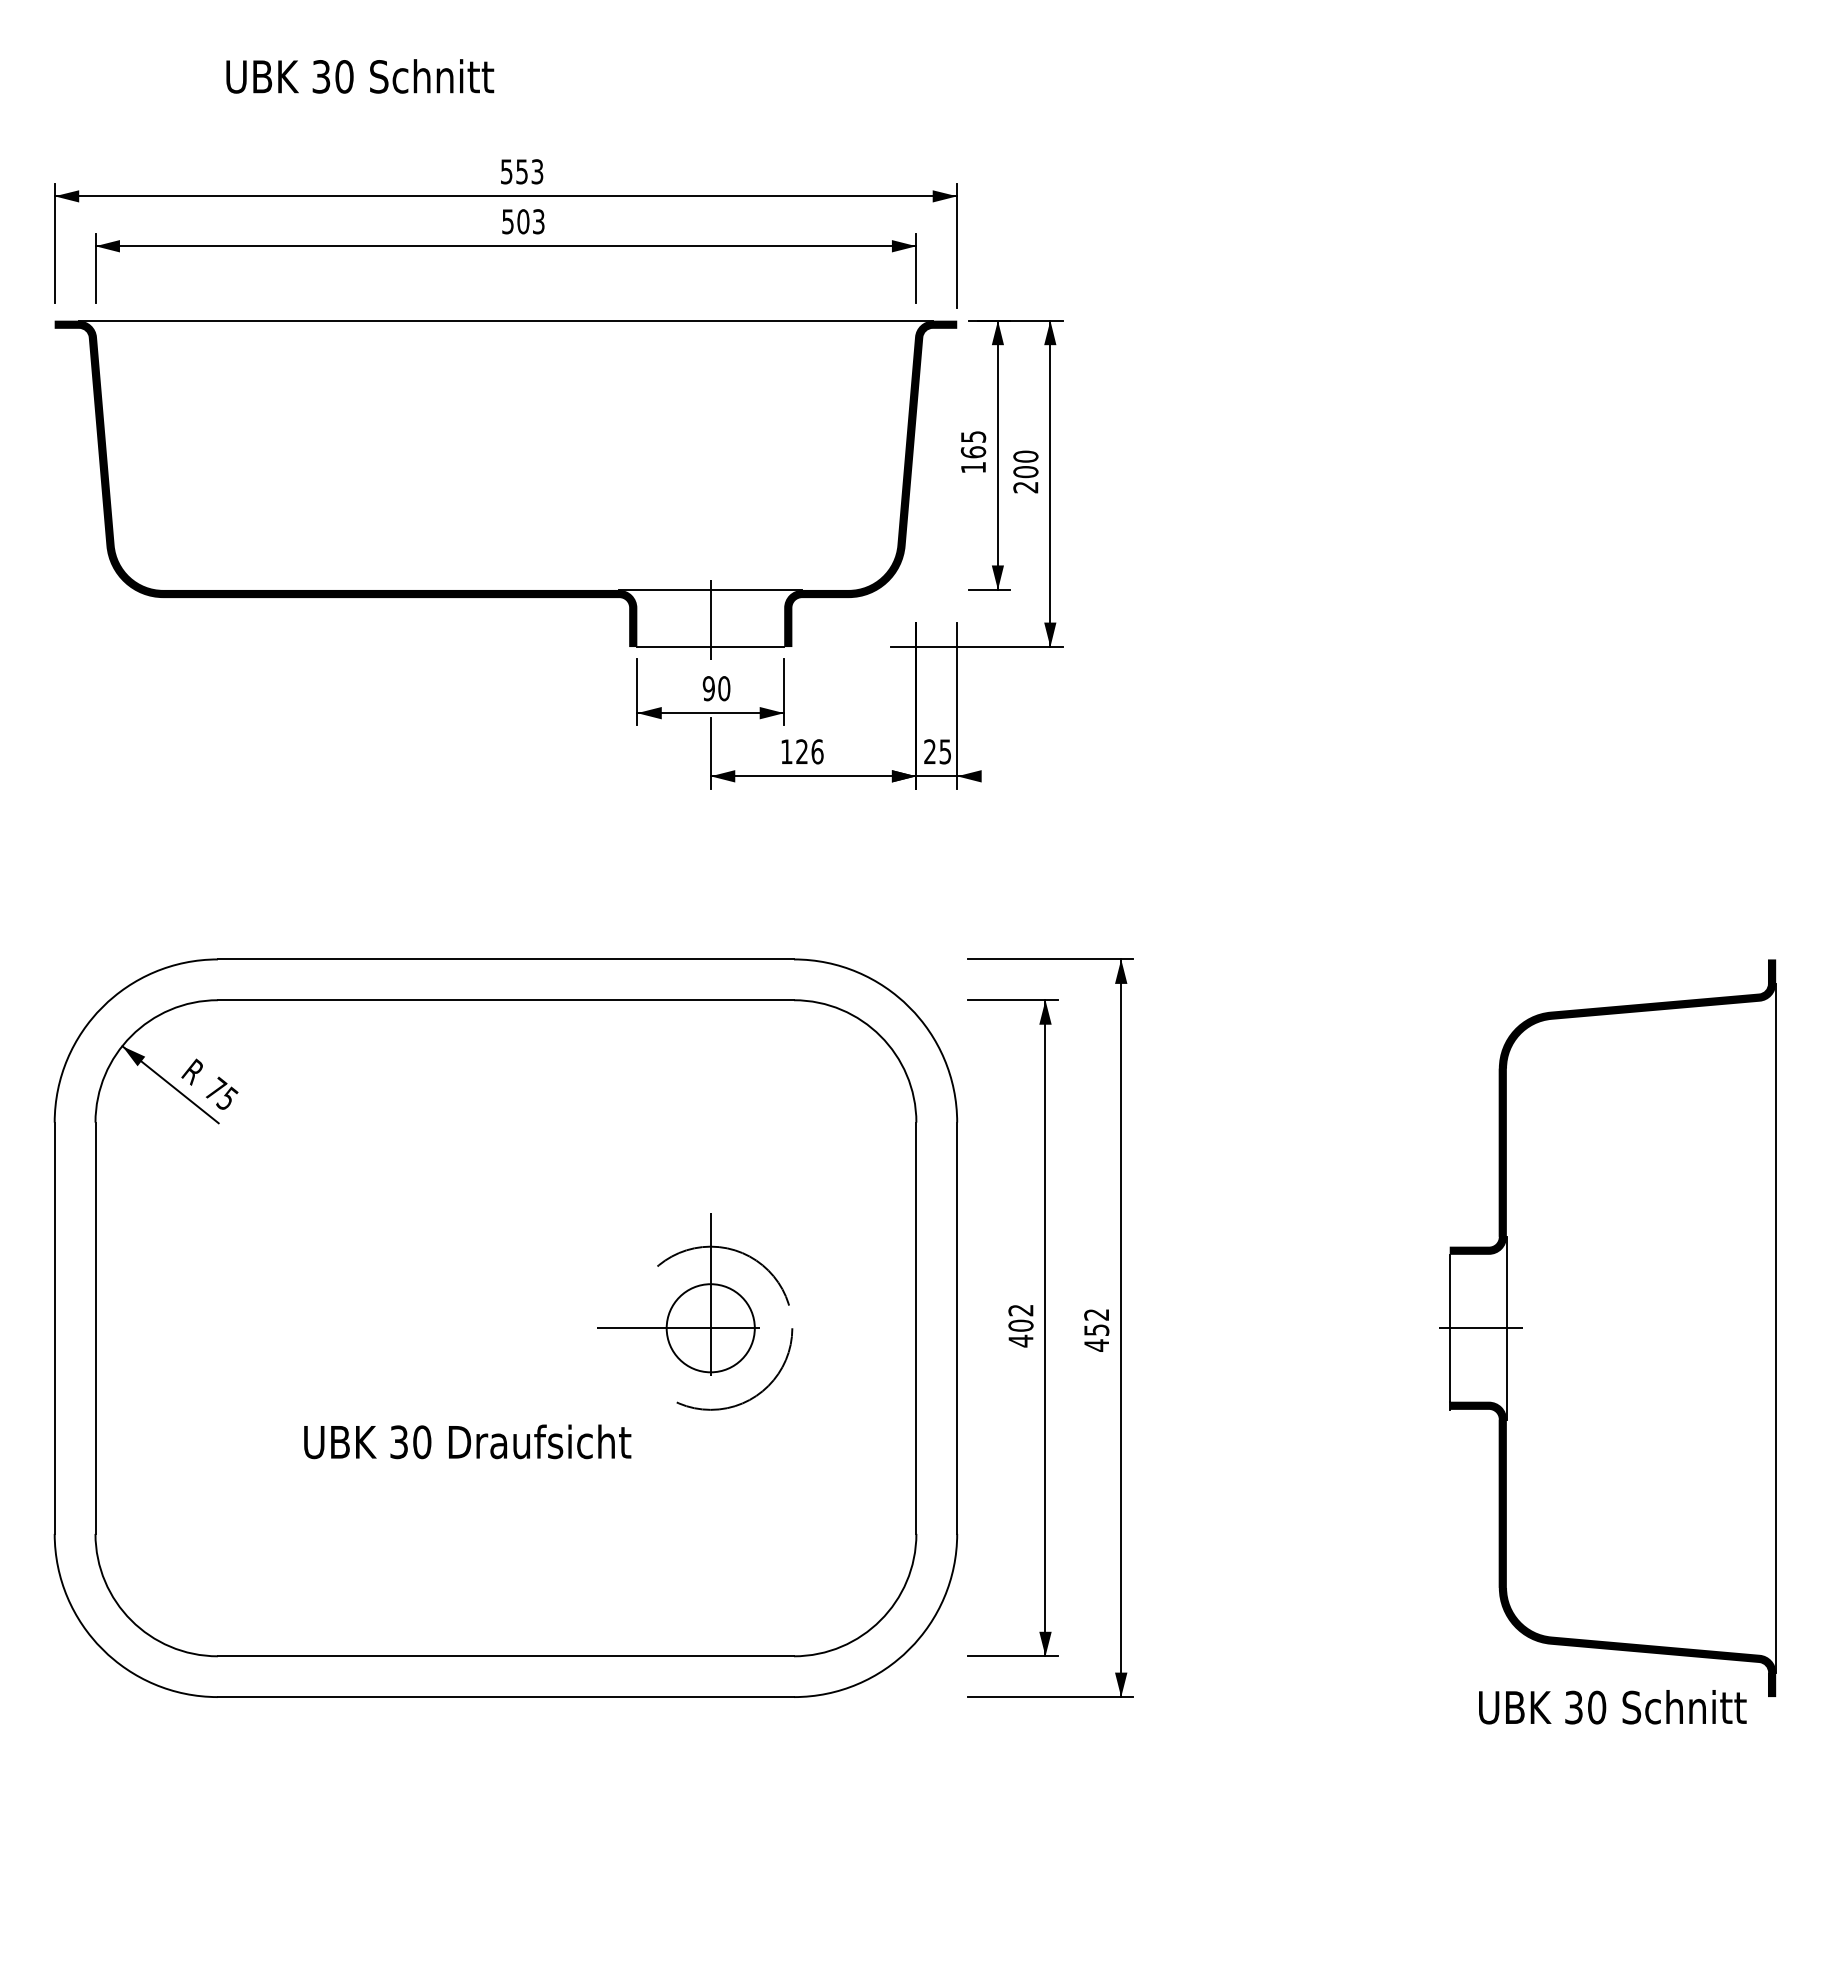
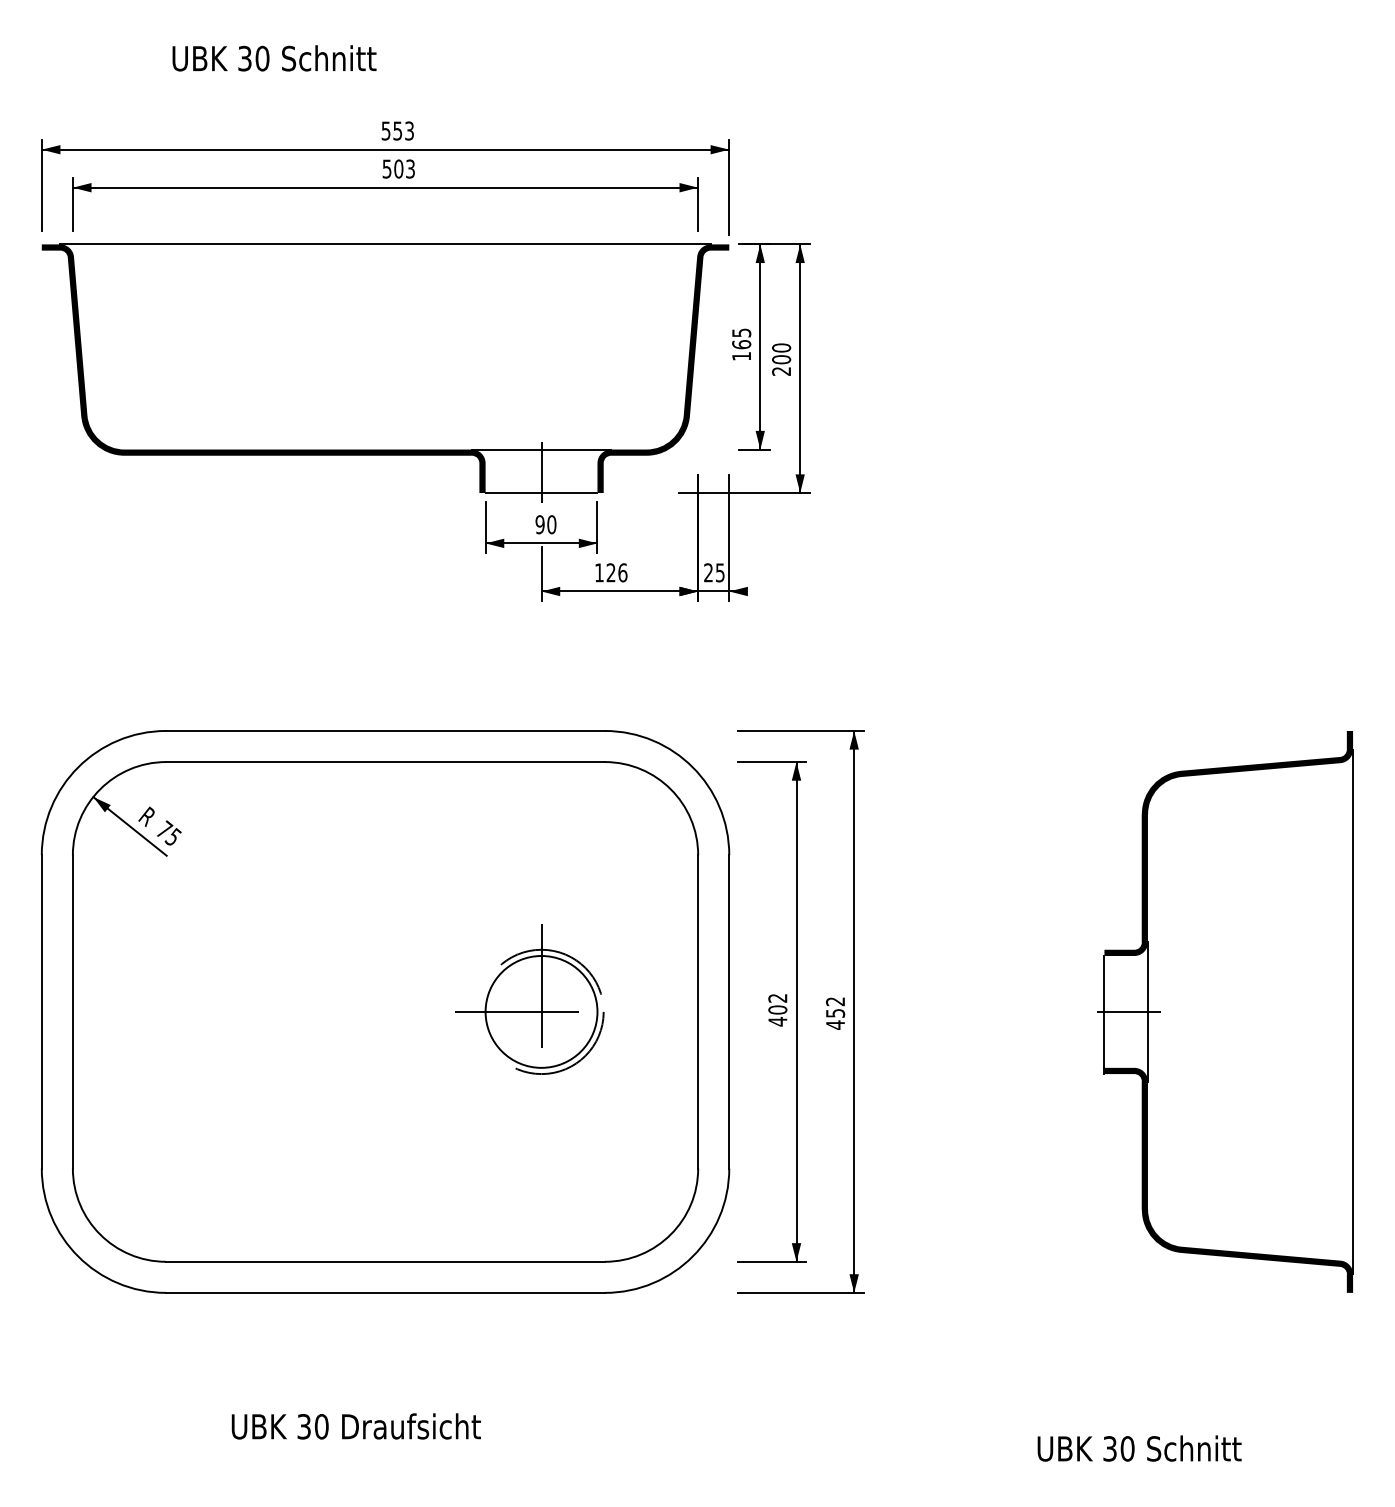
circle: (710, 1327) -> (541, 1011), size x1.67
text: (466, 1441) -> (355, 1426), moved
text: (1612, 1707) -> (1139, 1448), moved

